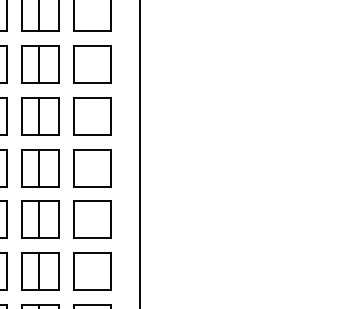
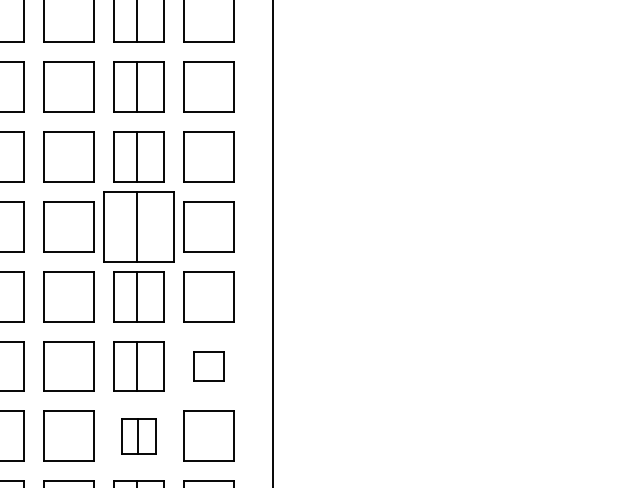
part: (40, 116) -> (138, 226), size x1.4
part: (92, 219) -> (208, 366), size x0.6
part: (40, 271) -> (138, 435), size x0.7

